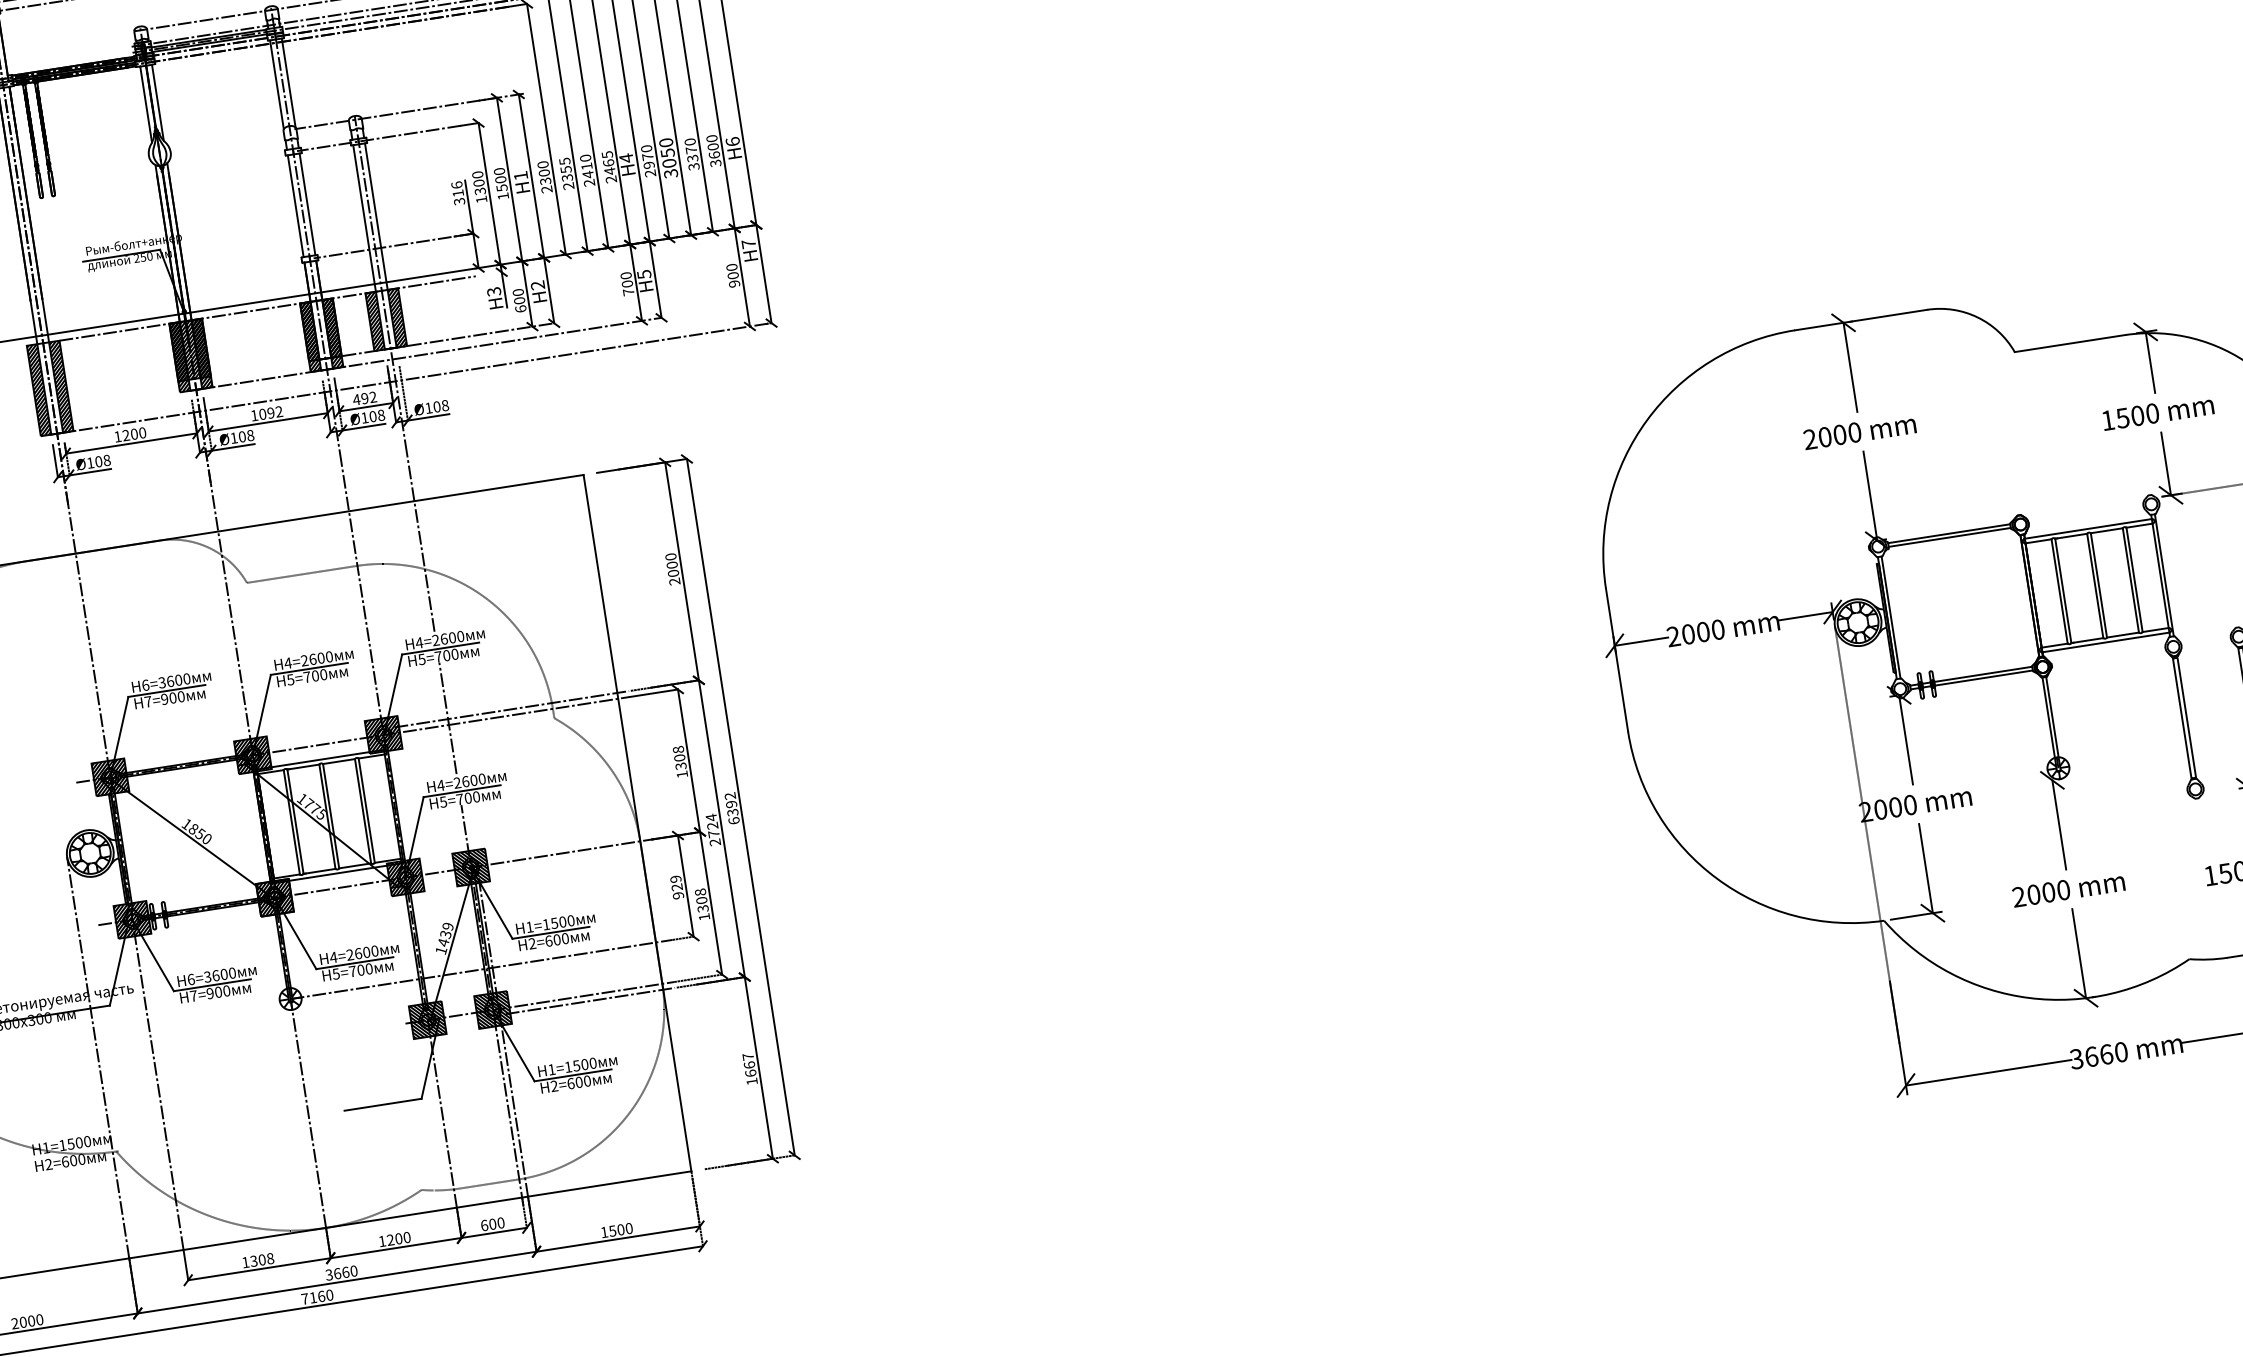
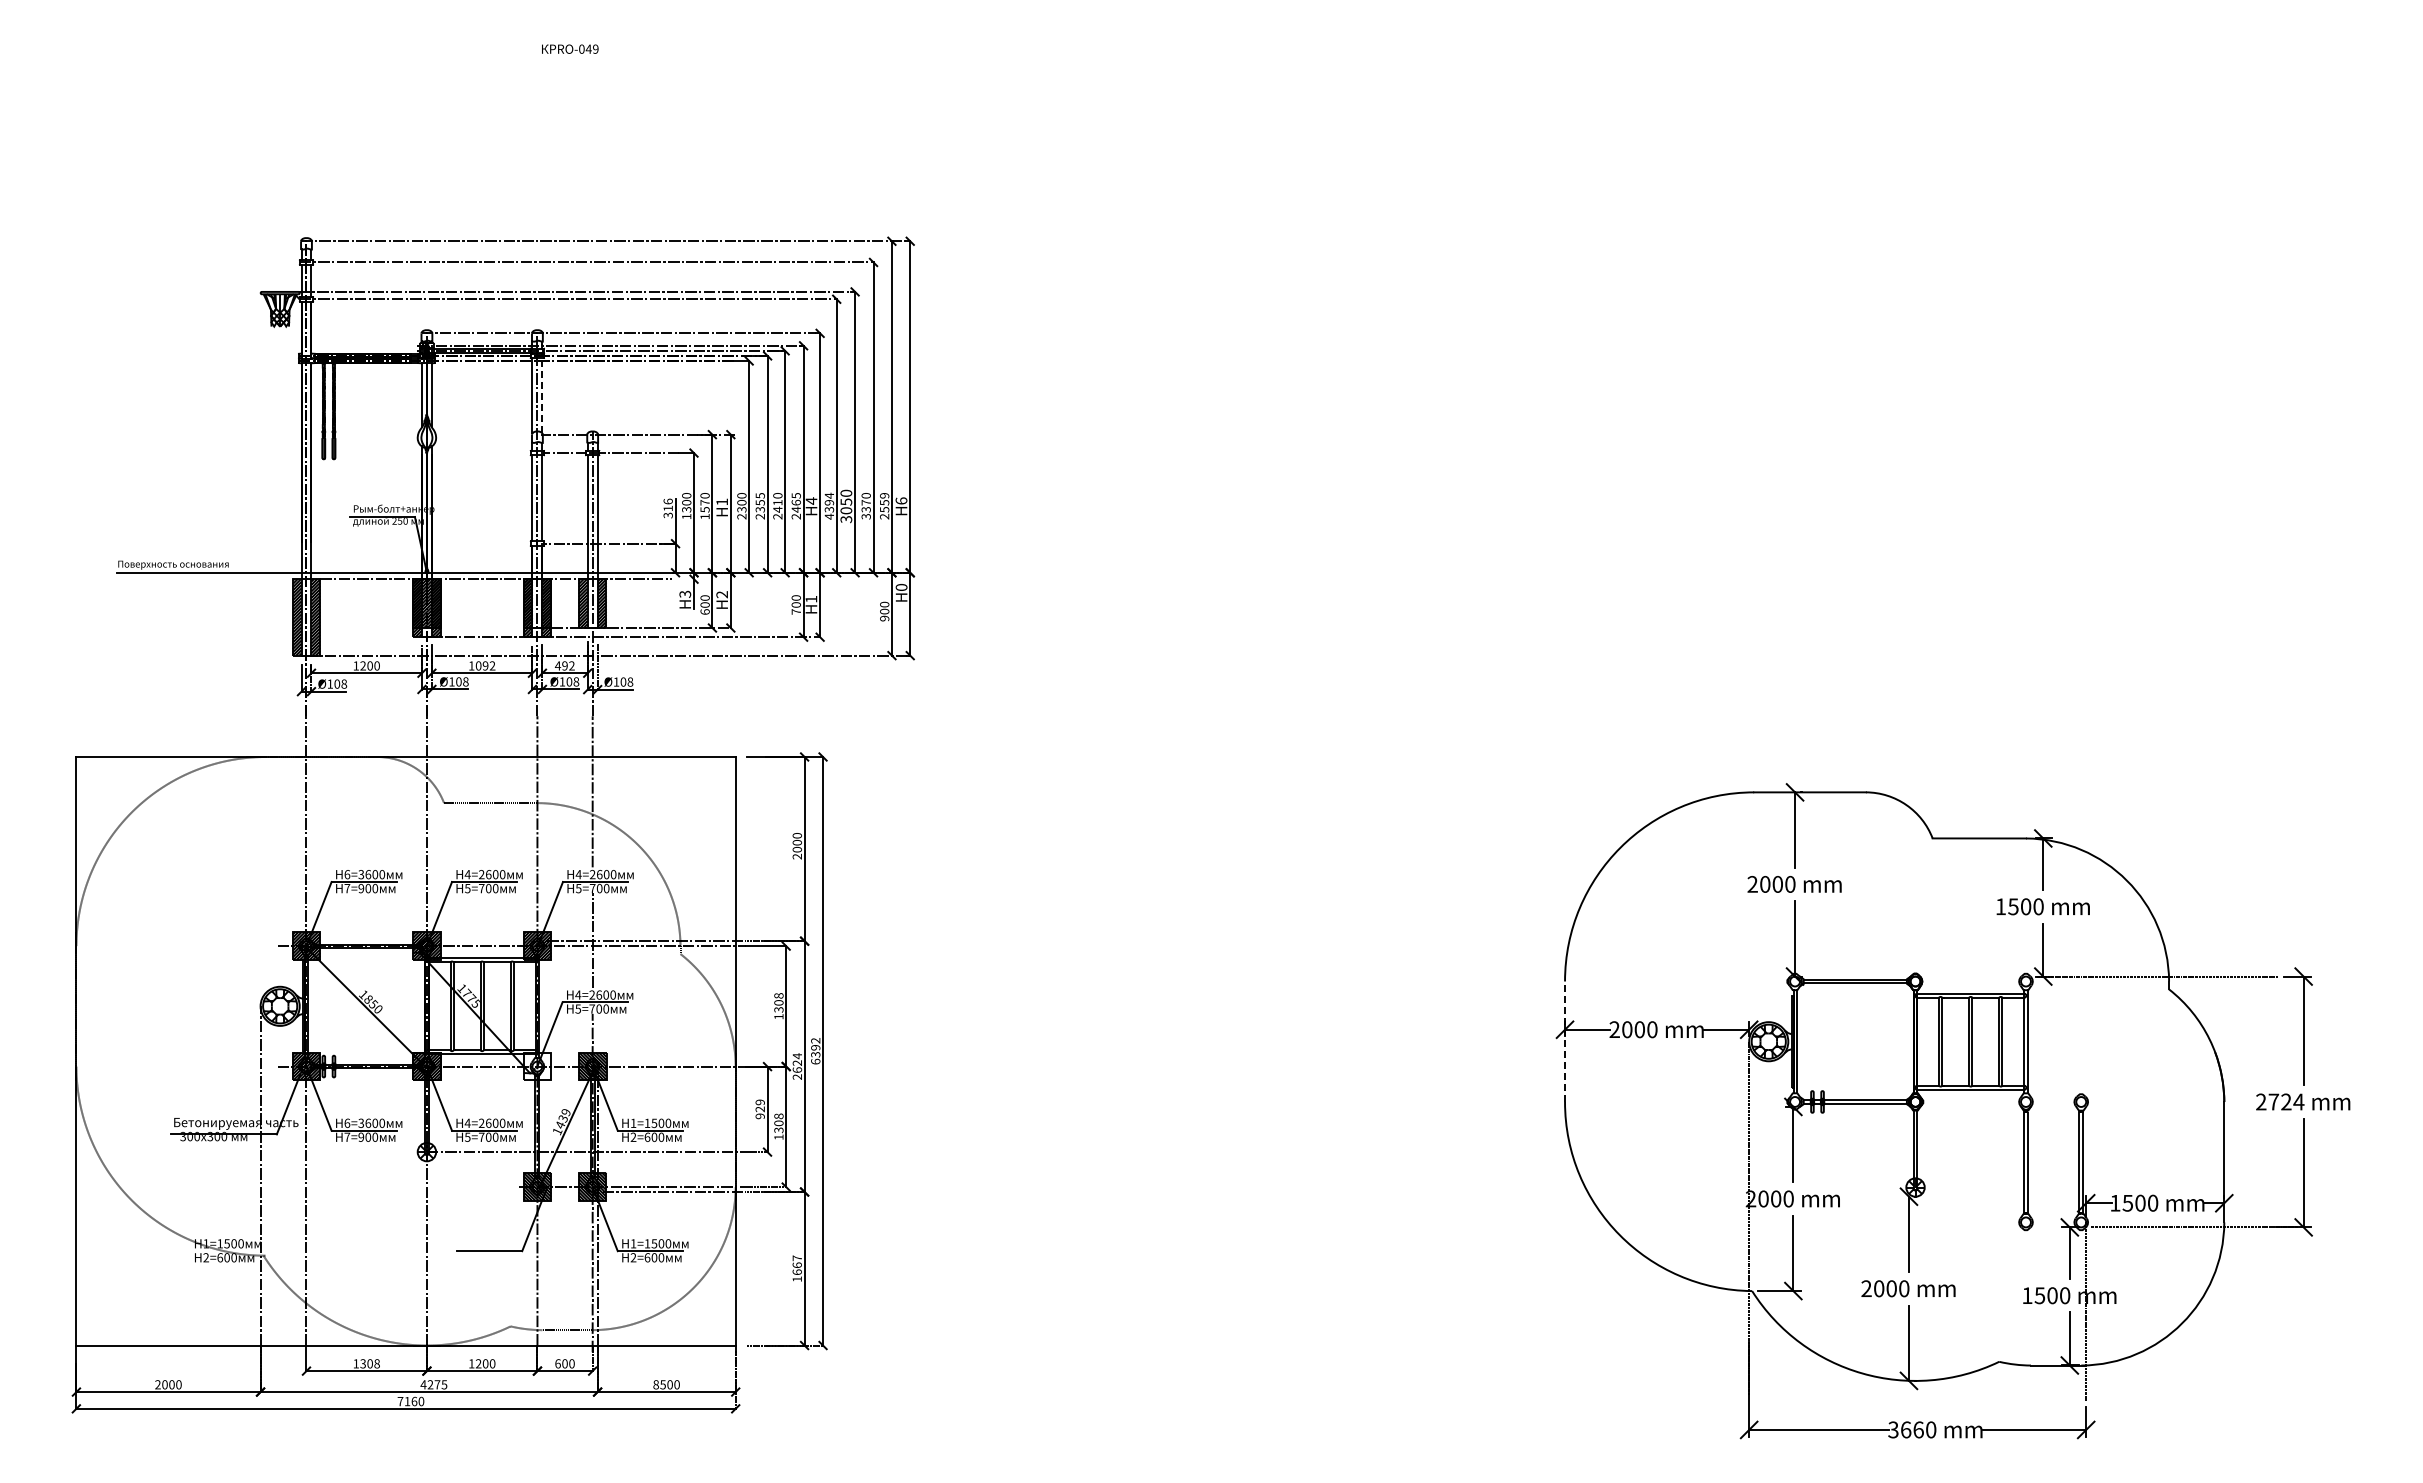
line: (288, 82) -> (542, 395), solid -> dashed
text: (713, 151) -> (884, 506), 3600 -> 2559
text: (648, 160) -> (829, 505), 2970 -> 4394
text: (500, 179) -> (704, 502), 1500 -> 1570
text: (748, 242) -> (901, 586), H7 -> H0
text: (644, 273) -> (811, 598), H5 -> H1
line: (1617, 659) -> (1565, 1041), solid -> dashed
text: (713, 833) -> (797, 1069), 2724 -> 2624
hatch: (405, 877) -> (537, 1066), removed
text: (603, 1232) -> (655, 1384), 1500 -> 8500
text: (340, 1272) -> (433, 1384), 3660 -> 4275

